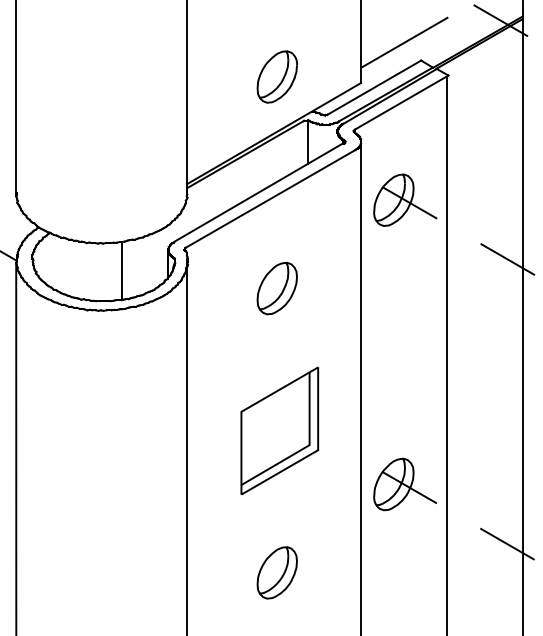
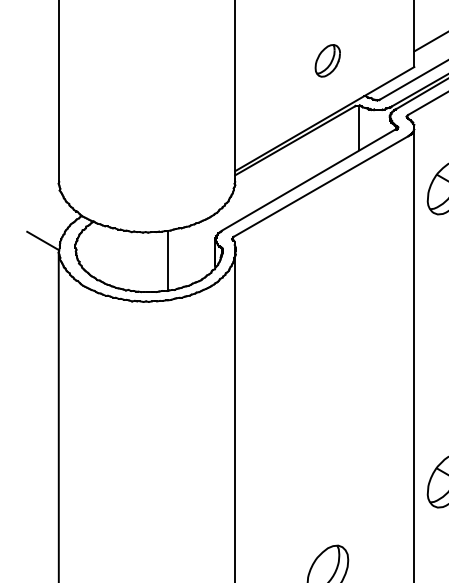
part: (276, 76) -> (327, 60), size x0.6
part: (276, 288) -> (327, 278), removed
part: (279, 430) -> (330, 425), removed

